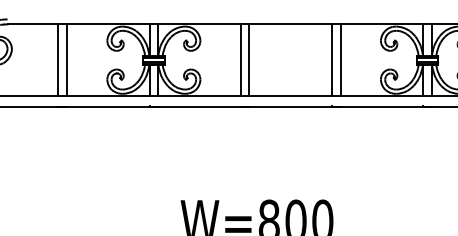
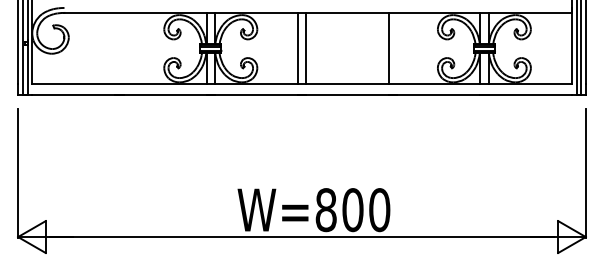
line: (58, 59) -> (115, 48), removed
line: (66, 59) -> (123, 48), removed
line: (340, 59) -> (397, 48), removed

